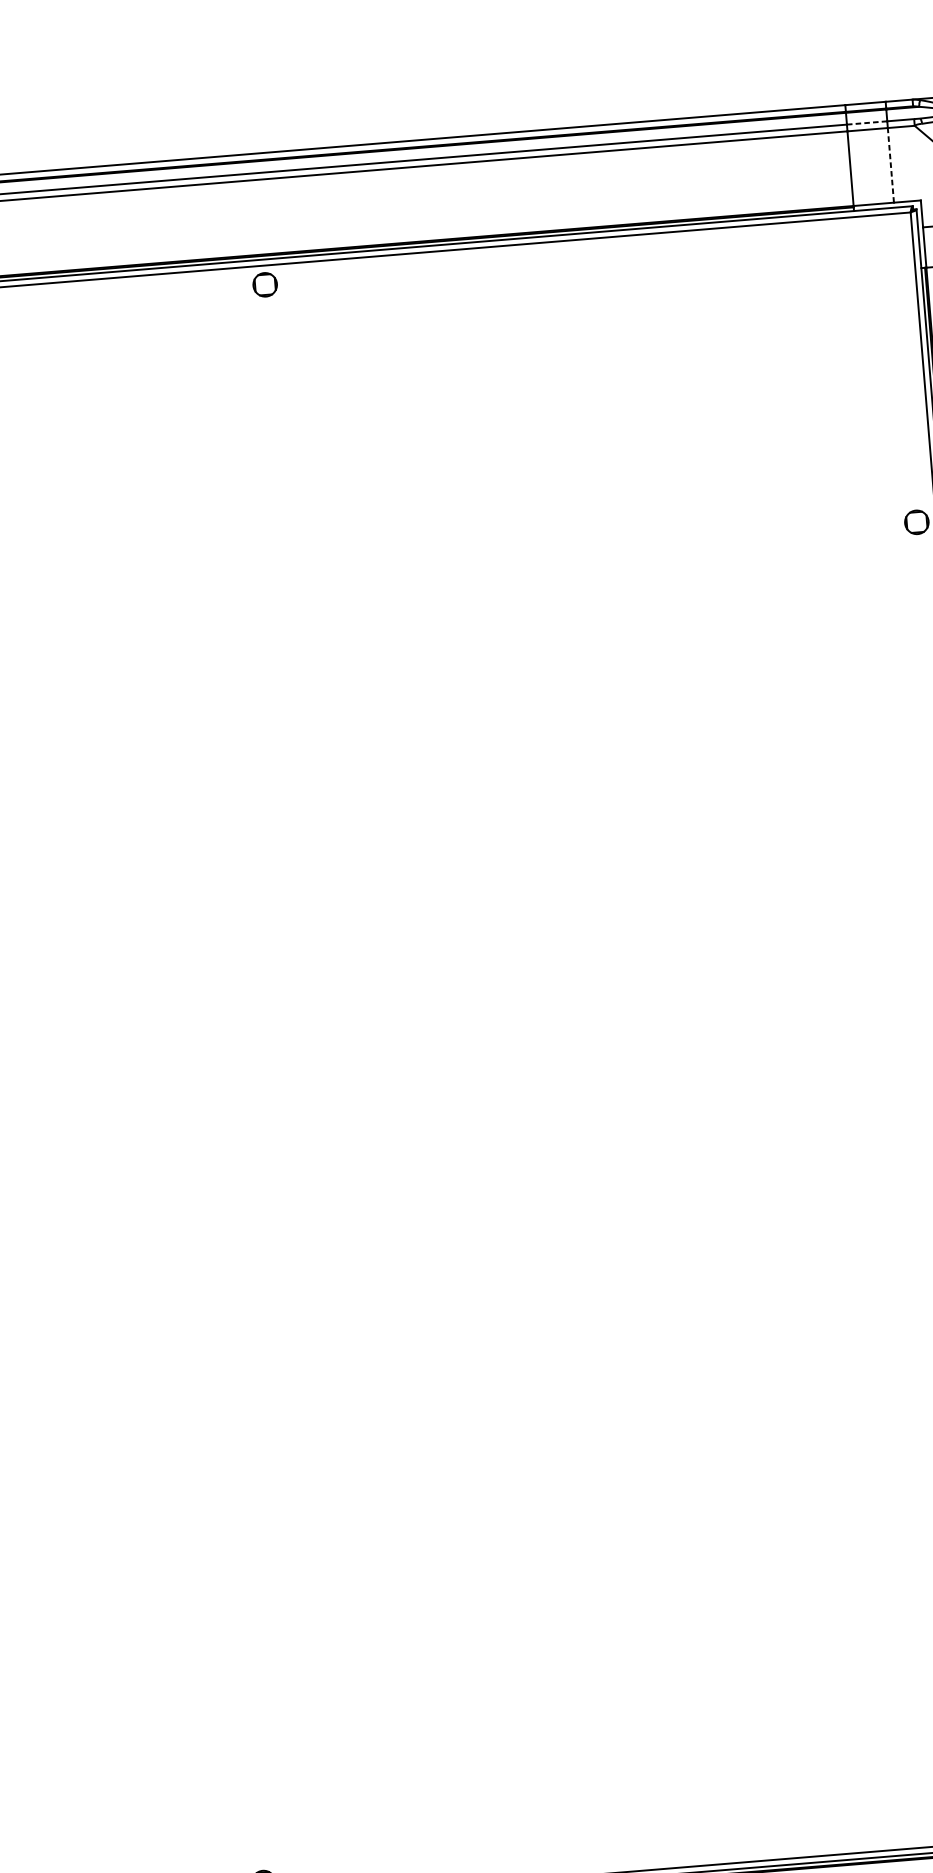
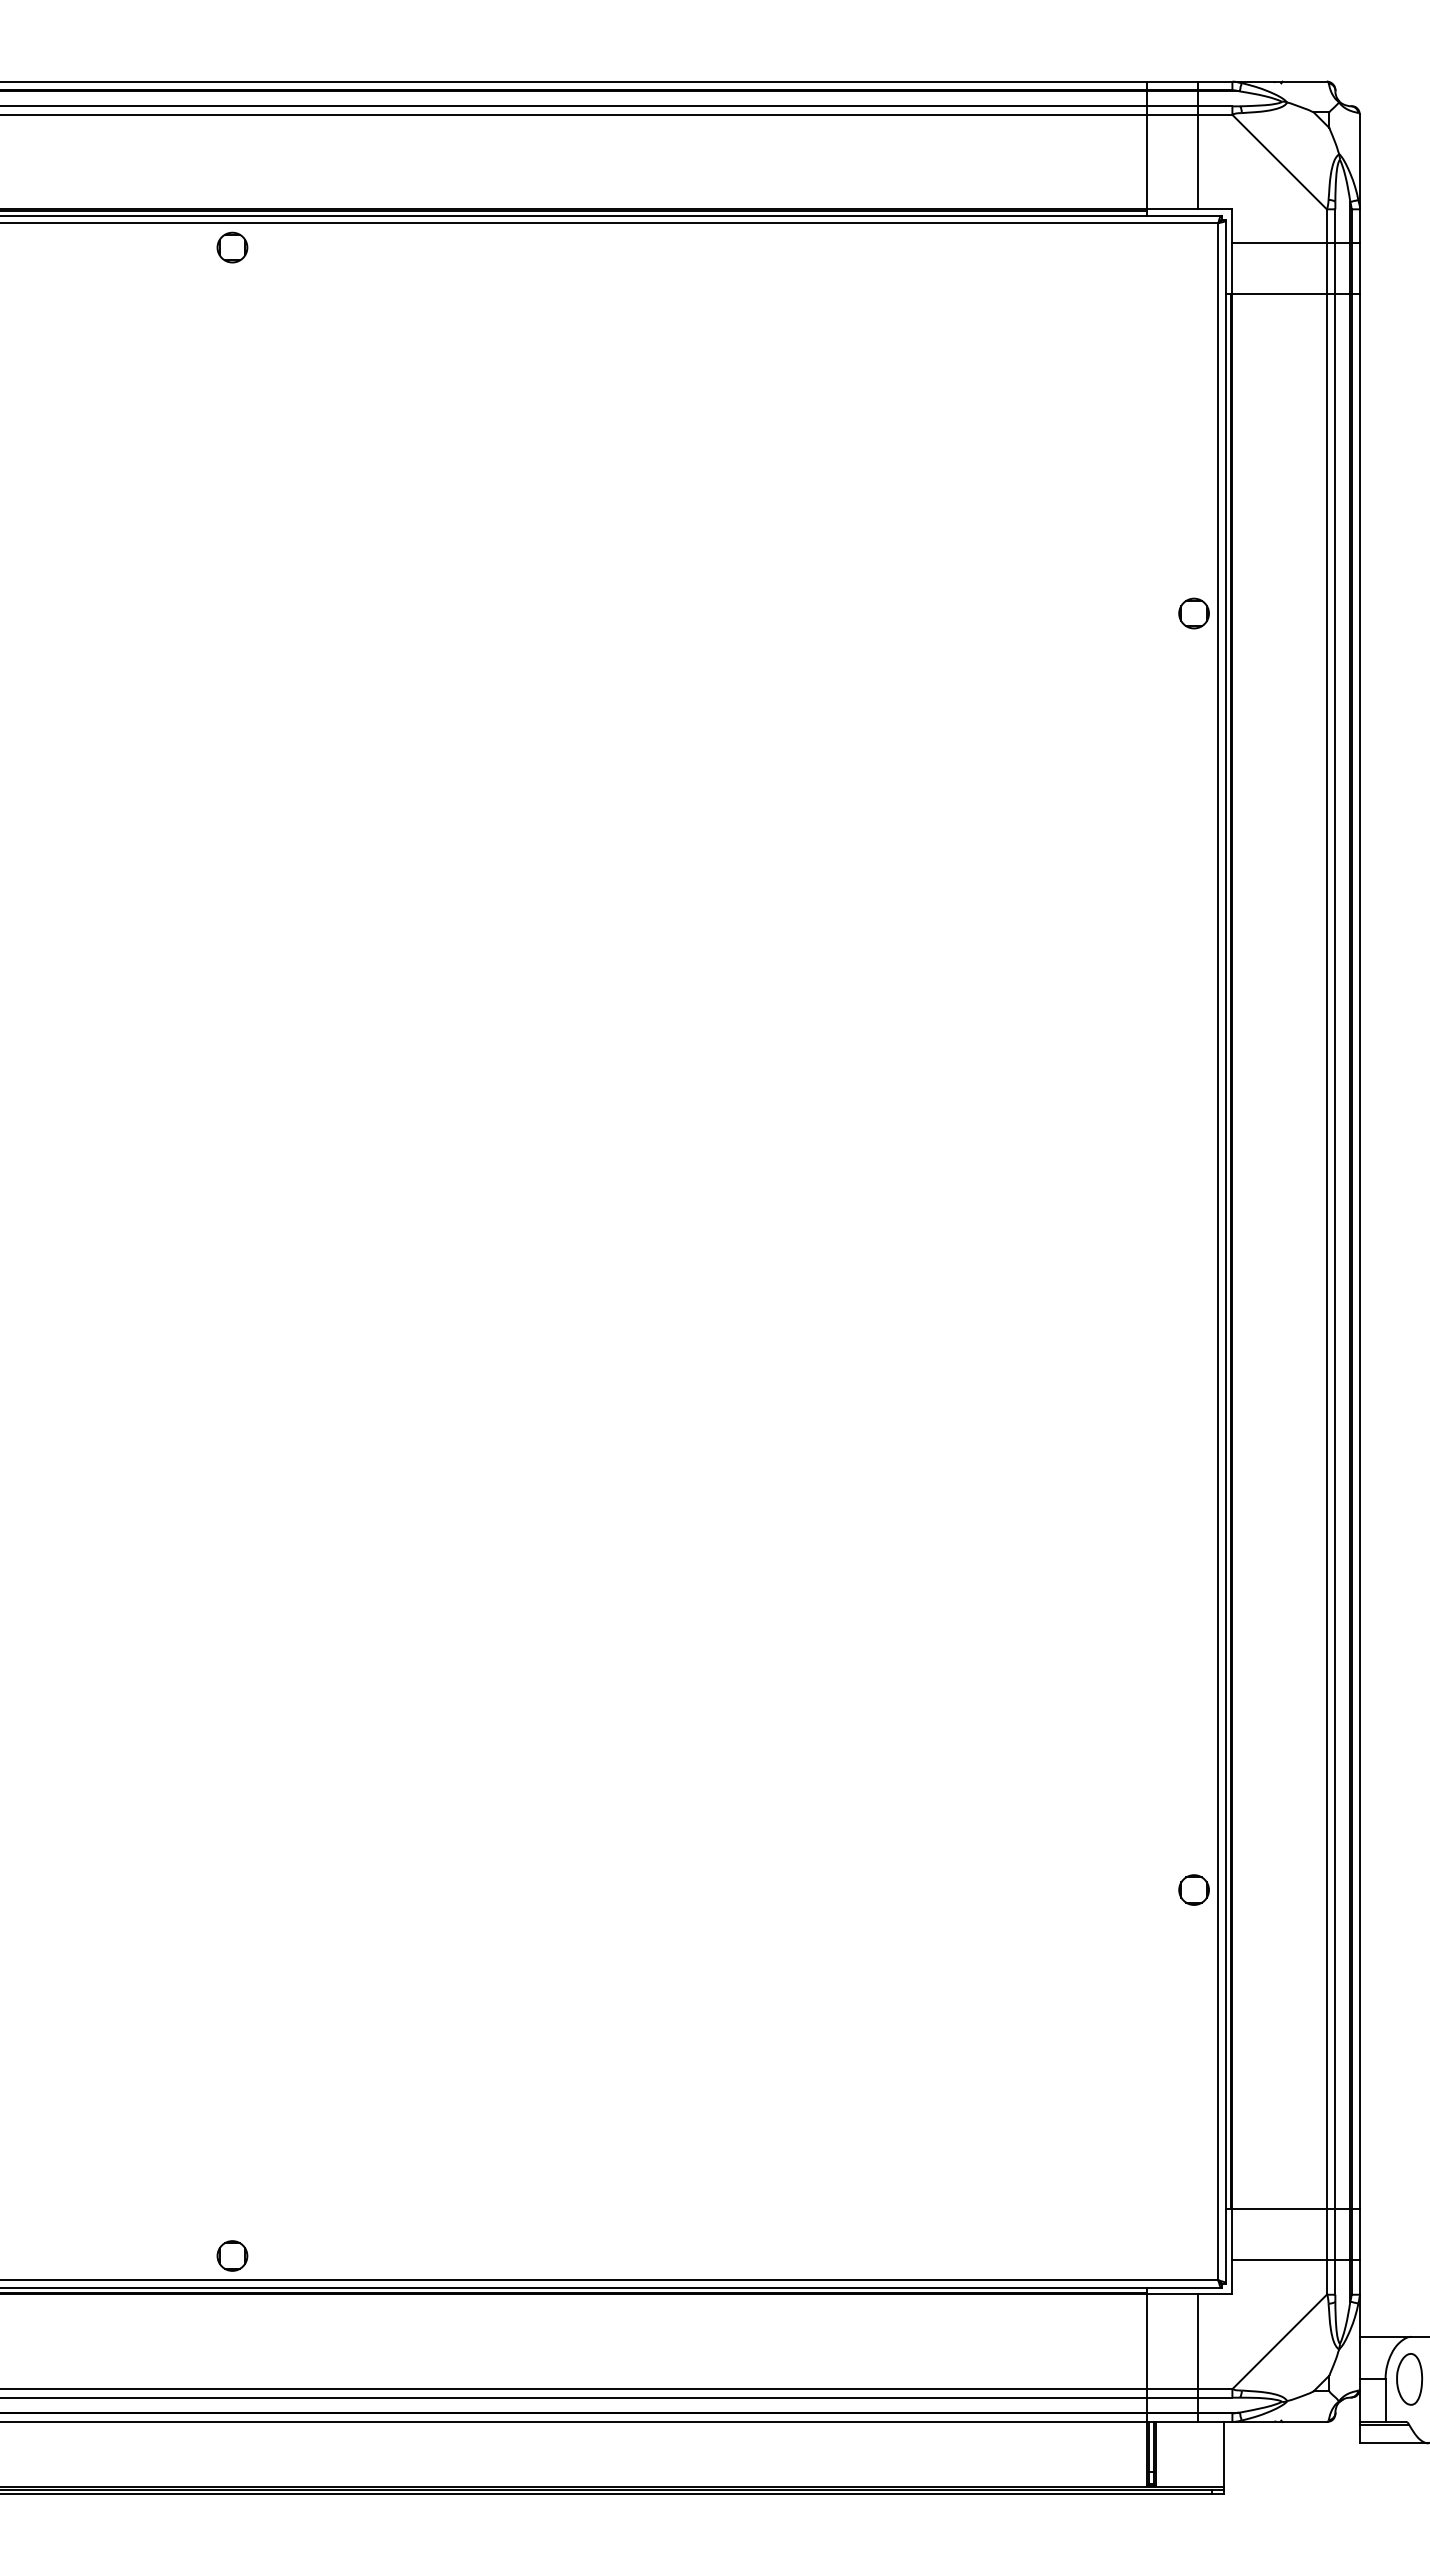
line: (866, 123) -> (1172, 106), dashed -> solid
line: (890, 164) -> (1198, 161), dashed -> solid
part: (265, 284) -> (232, 247), moved

